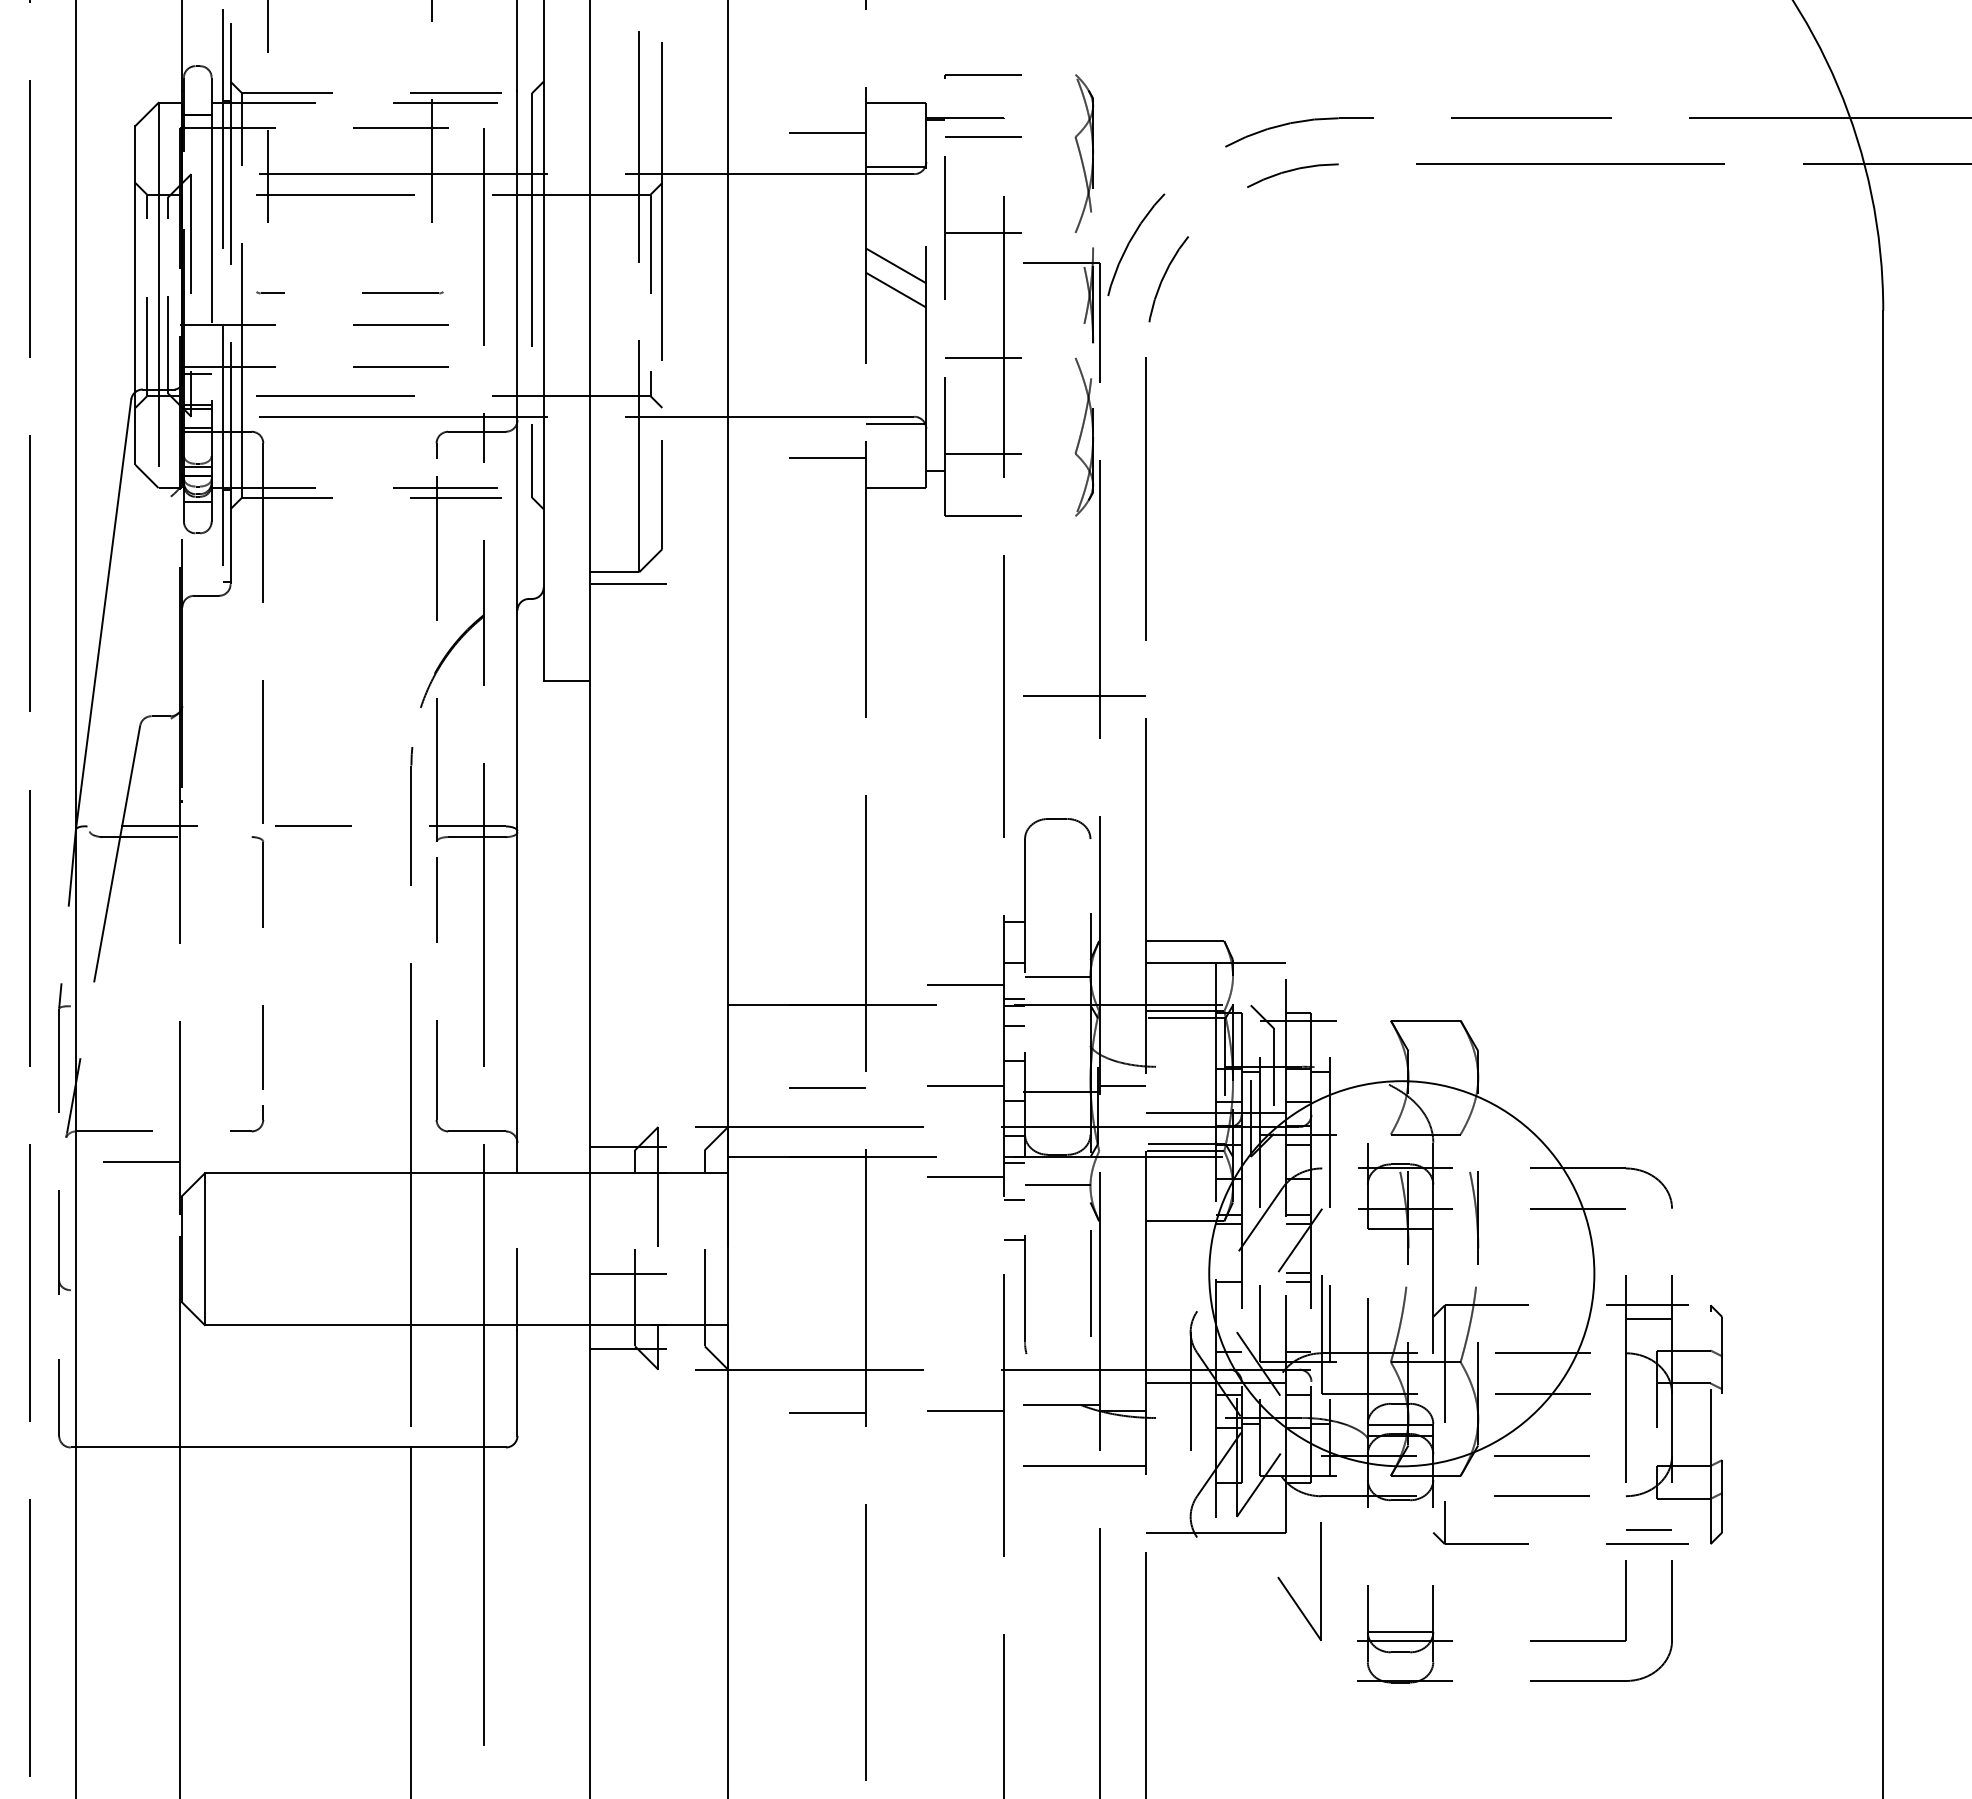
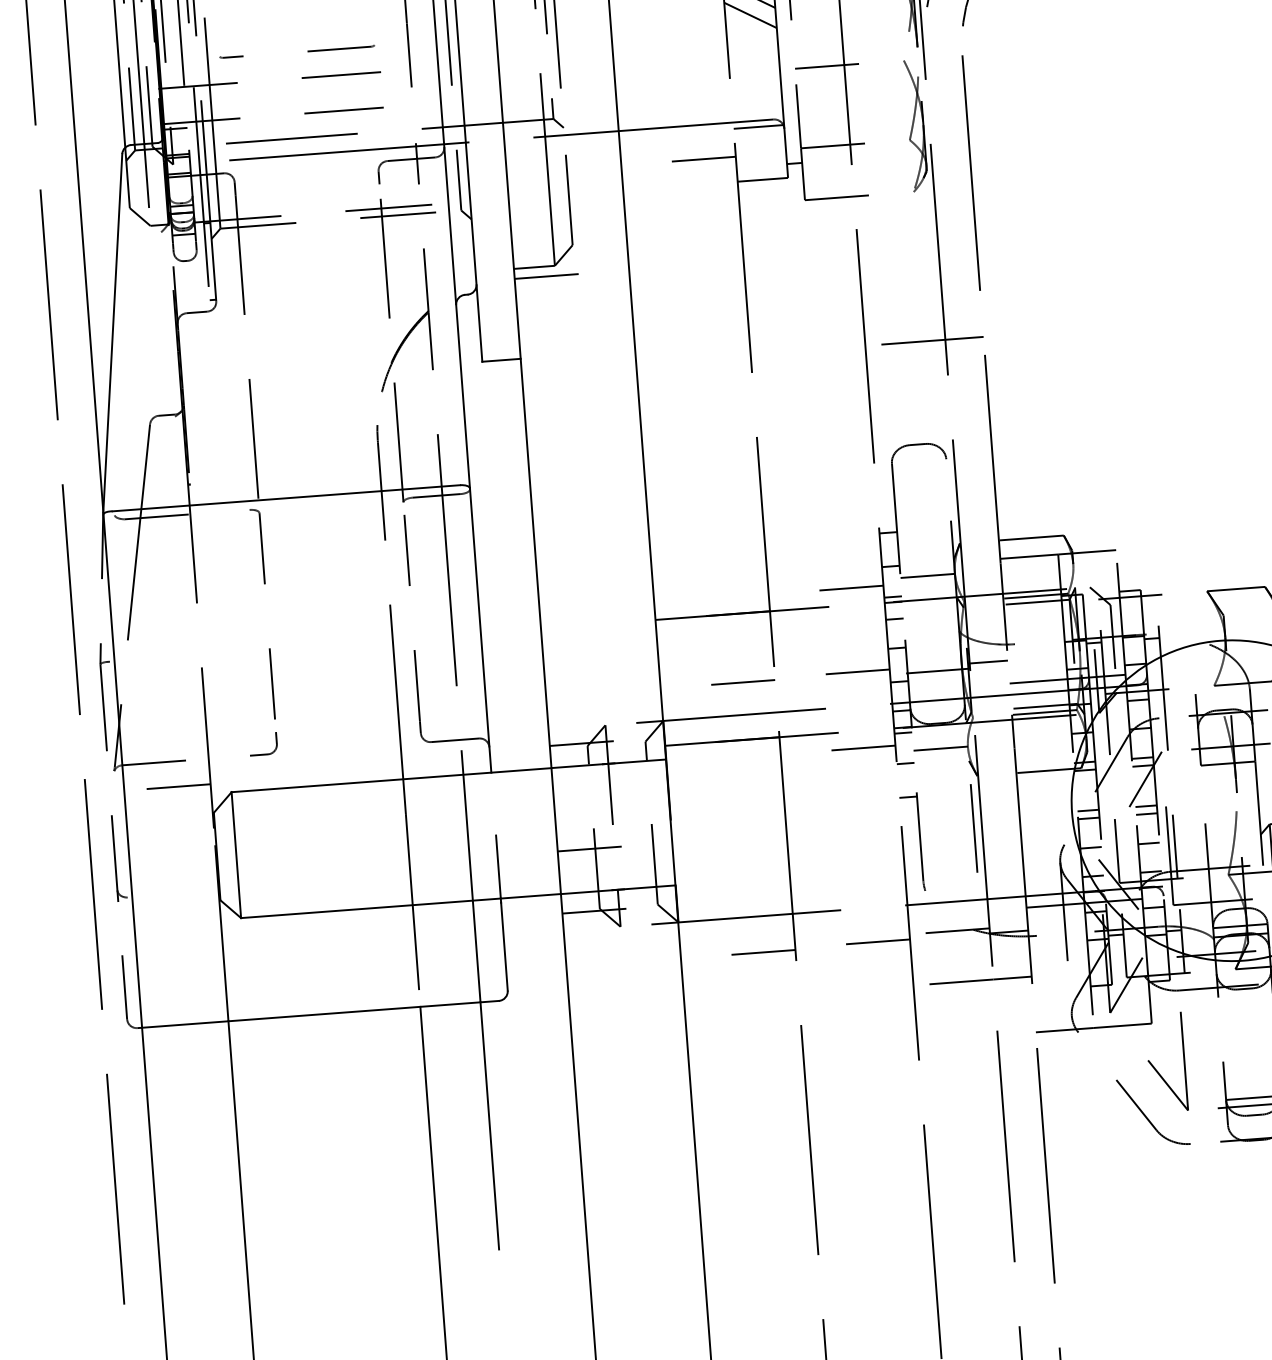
line: (296, 826) -> (286, 498), dashed -> solid
line: (1228, 1272) -> (1088, 810), added
line: (1228, 1317) -> (1090, 847), added
line: (1298, 1317) -> (1148, 843), added
part: (1271, 1644) -> (1146, 1116), added

